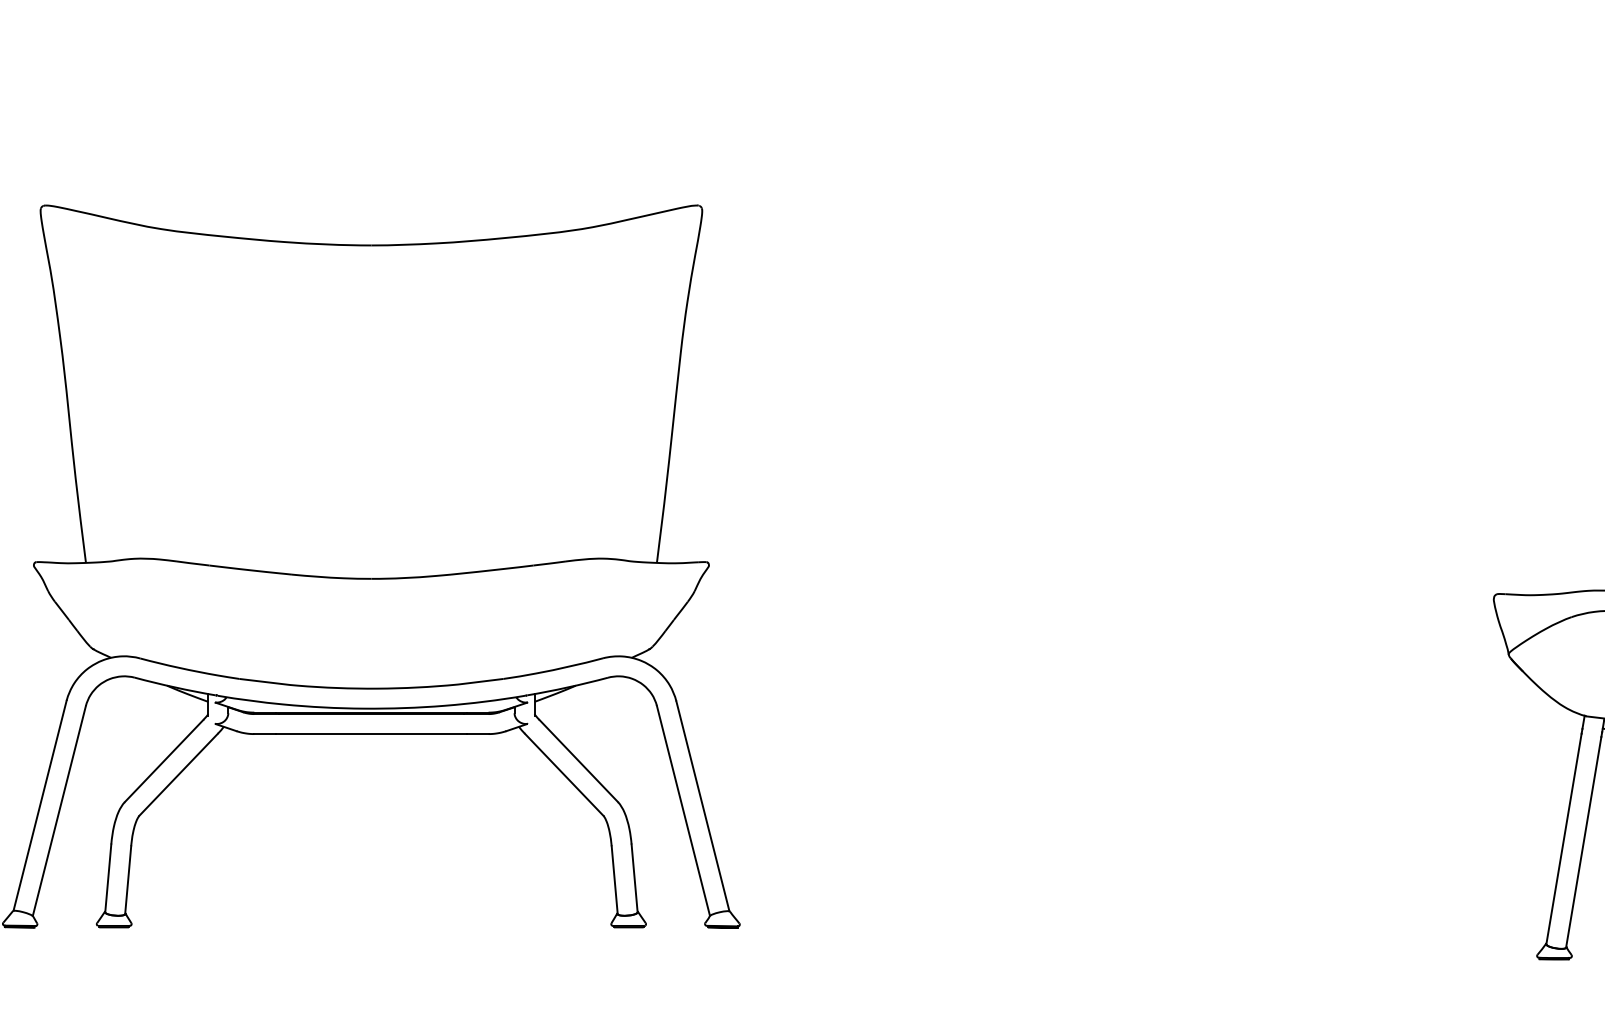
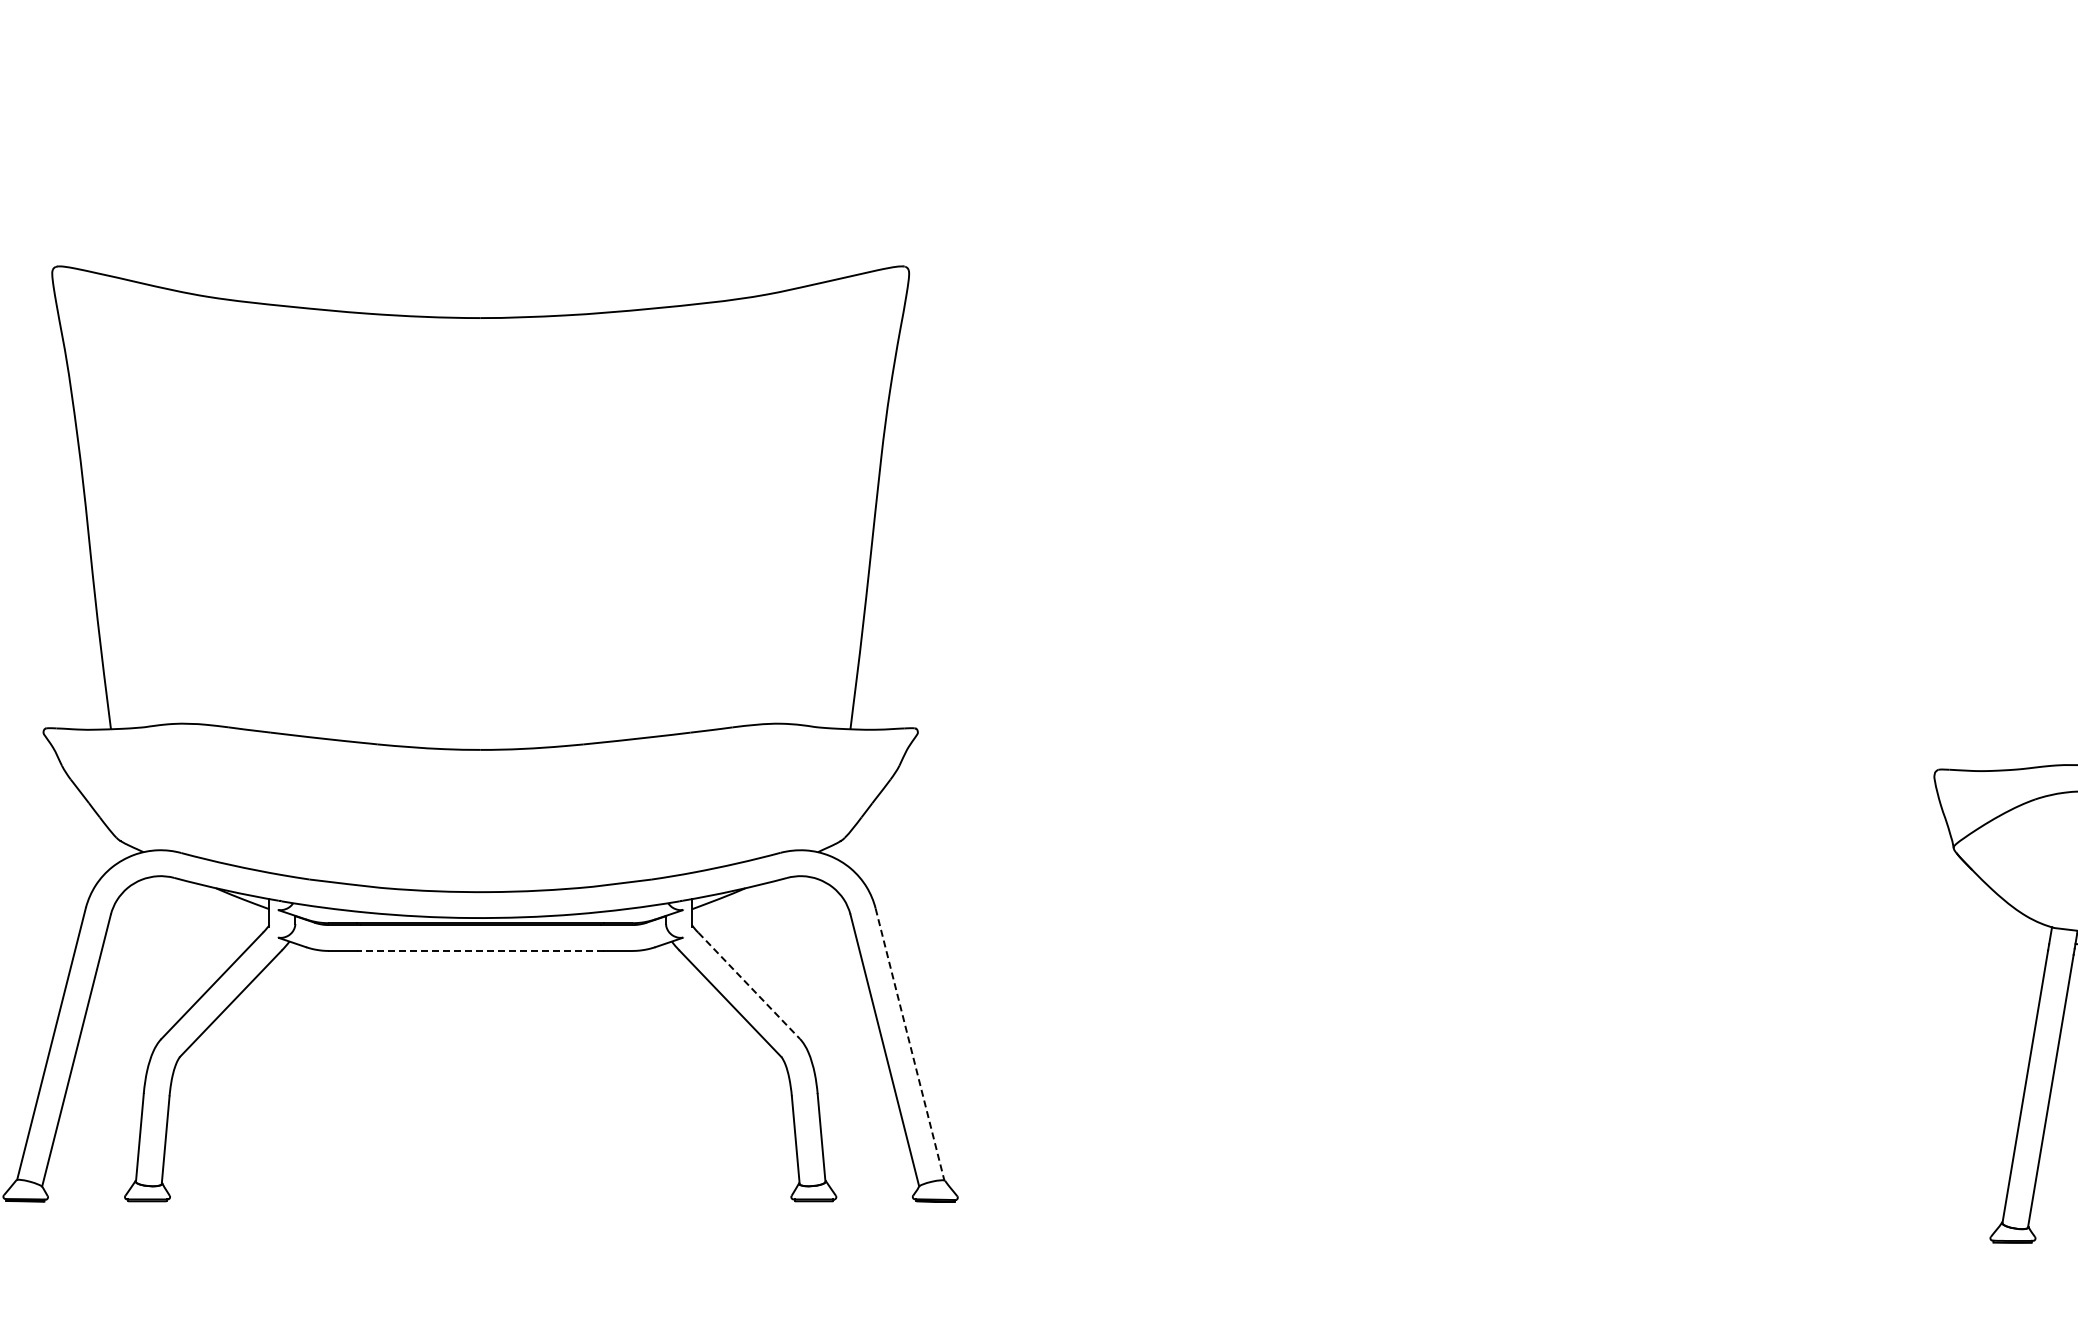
line: (371, 733) -> (480, 950), solid -> dashed
line: (578, 760) -> (749, 985), solid -> dashed
line: (703, 806) -> (910, 1044), solid -> dashed

